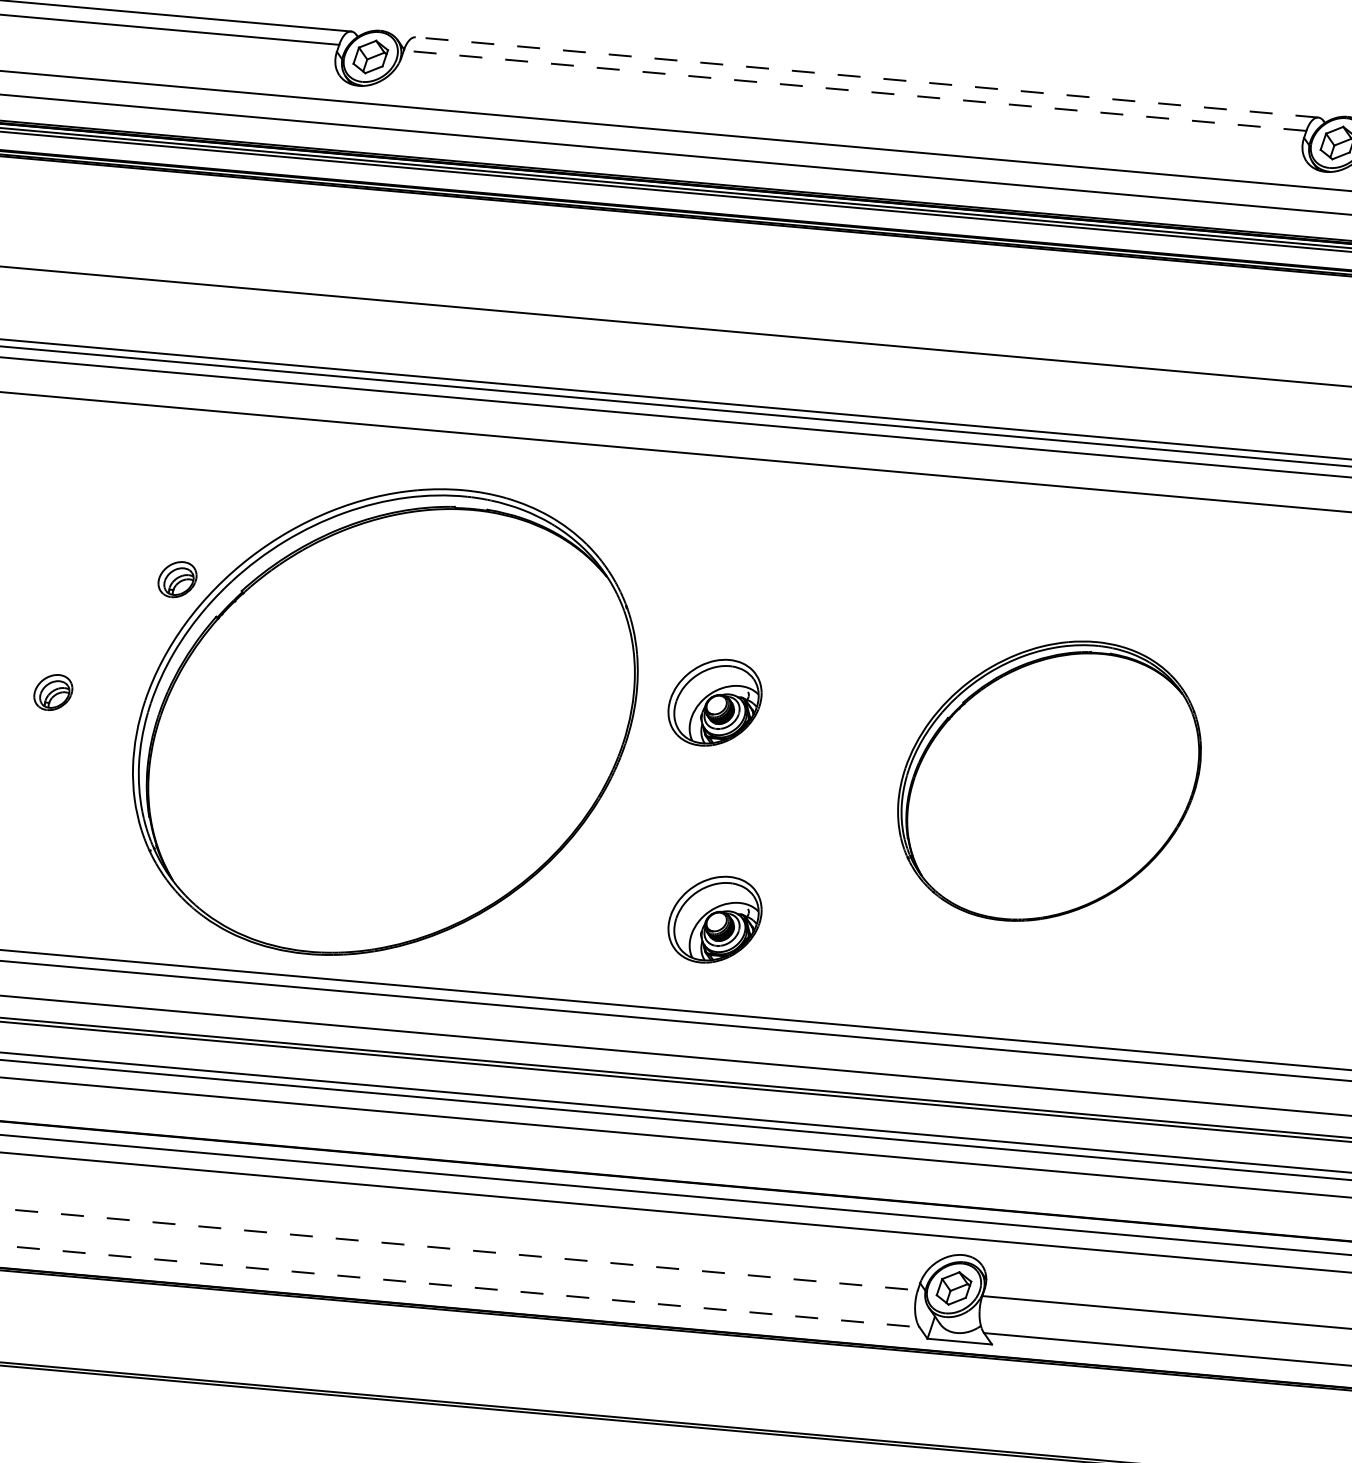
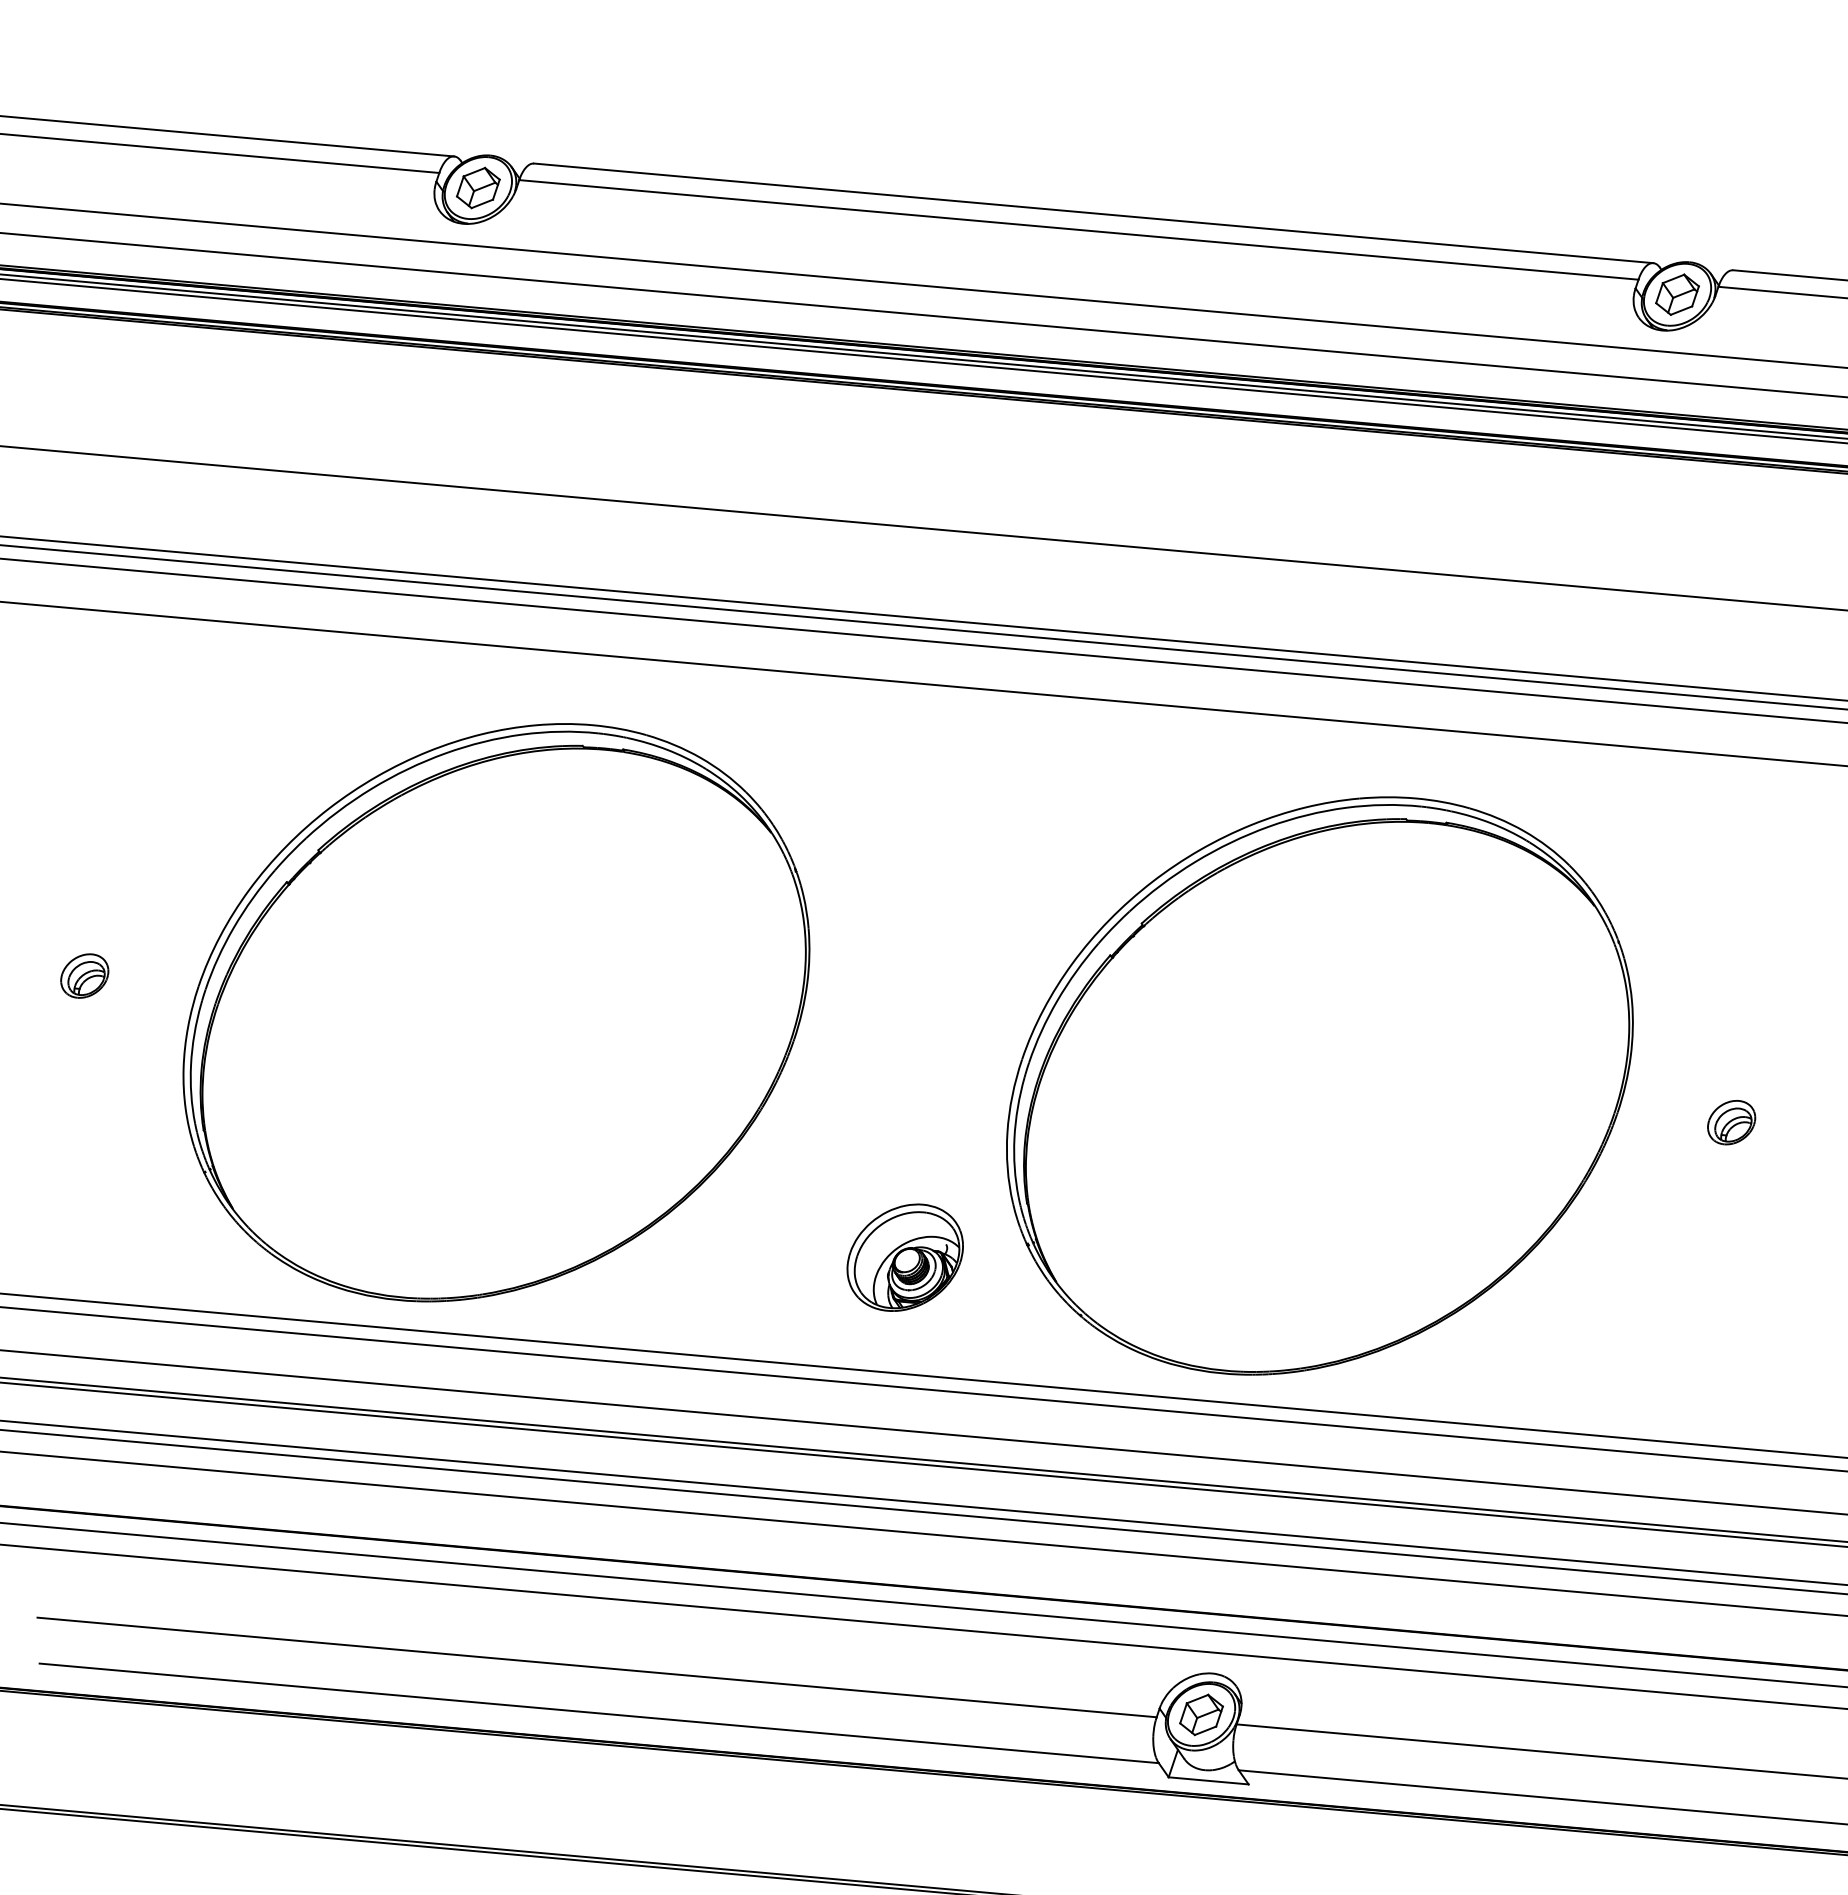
line: (866, 77) -> (1093, 213), dashed -> solid
line: (854, 90) -> (1078, 229), dashed -> solid
part: (177, 579) -> (238, 835), removed
part: (714, 702) -> (904, 988), removed
part: (1049, 780) -> (1319, 1085), size x1.67
line: (466, 1250) -> (597, 1667), dashed -> solid
line: (468, 1287) -> (599, 1713), dashed -> solid

